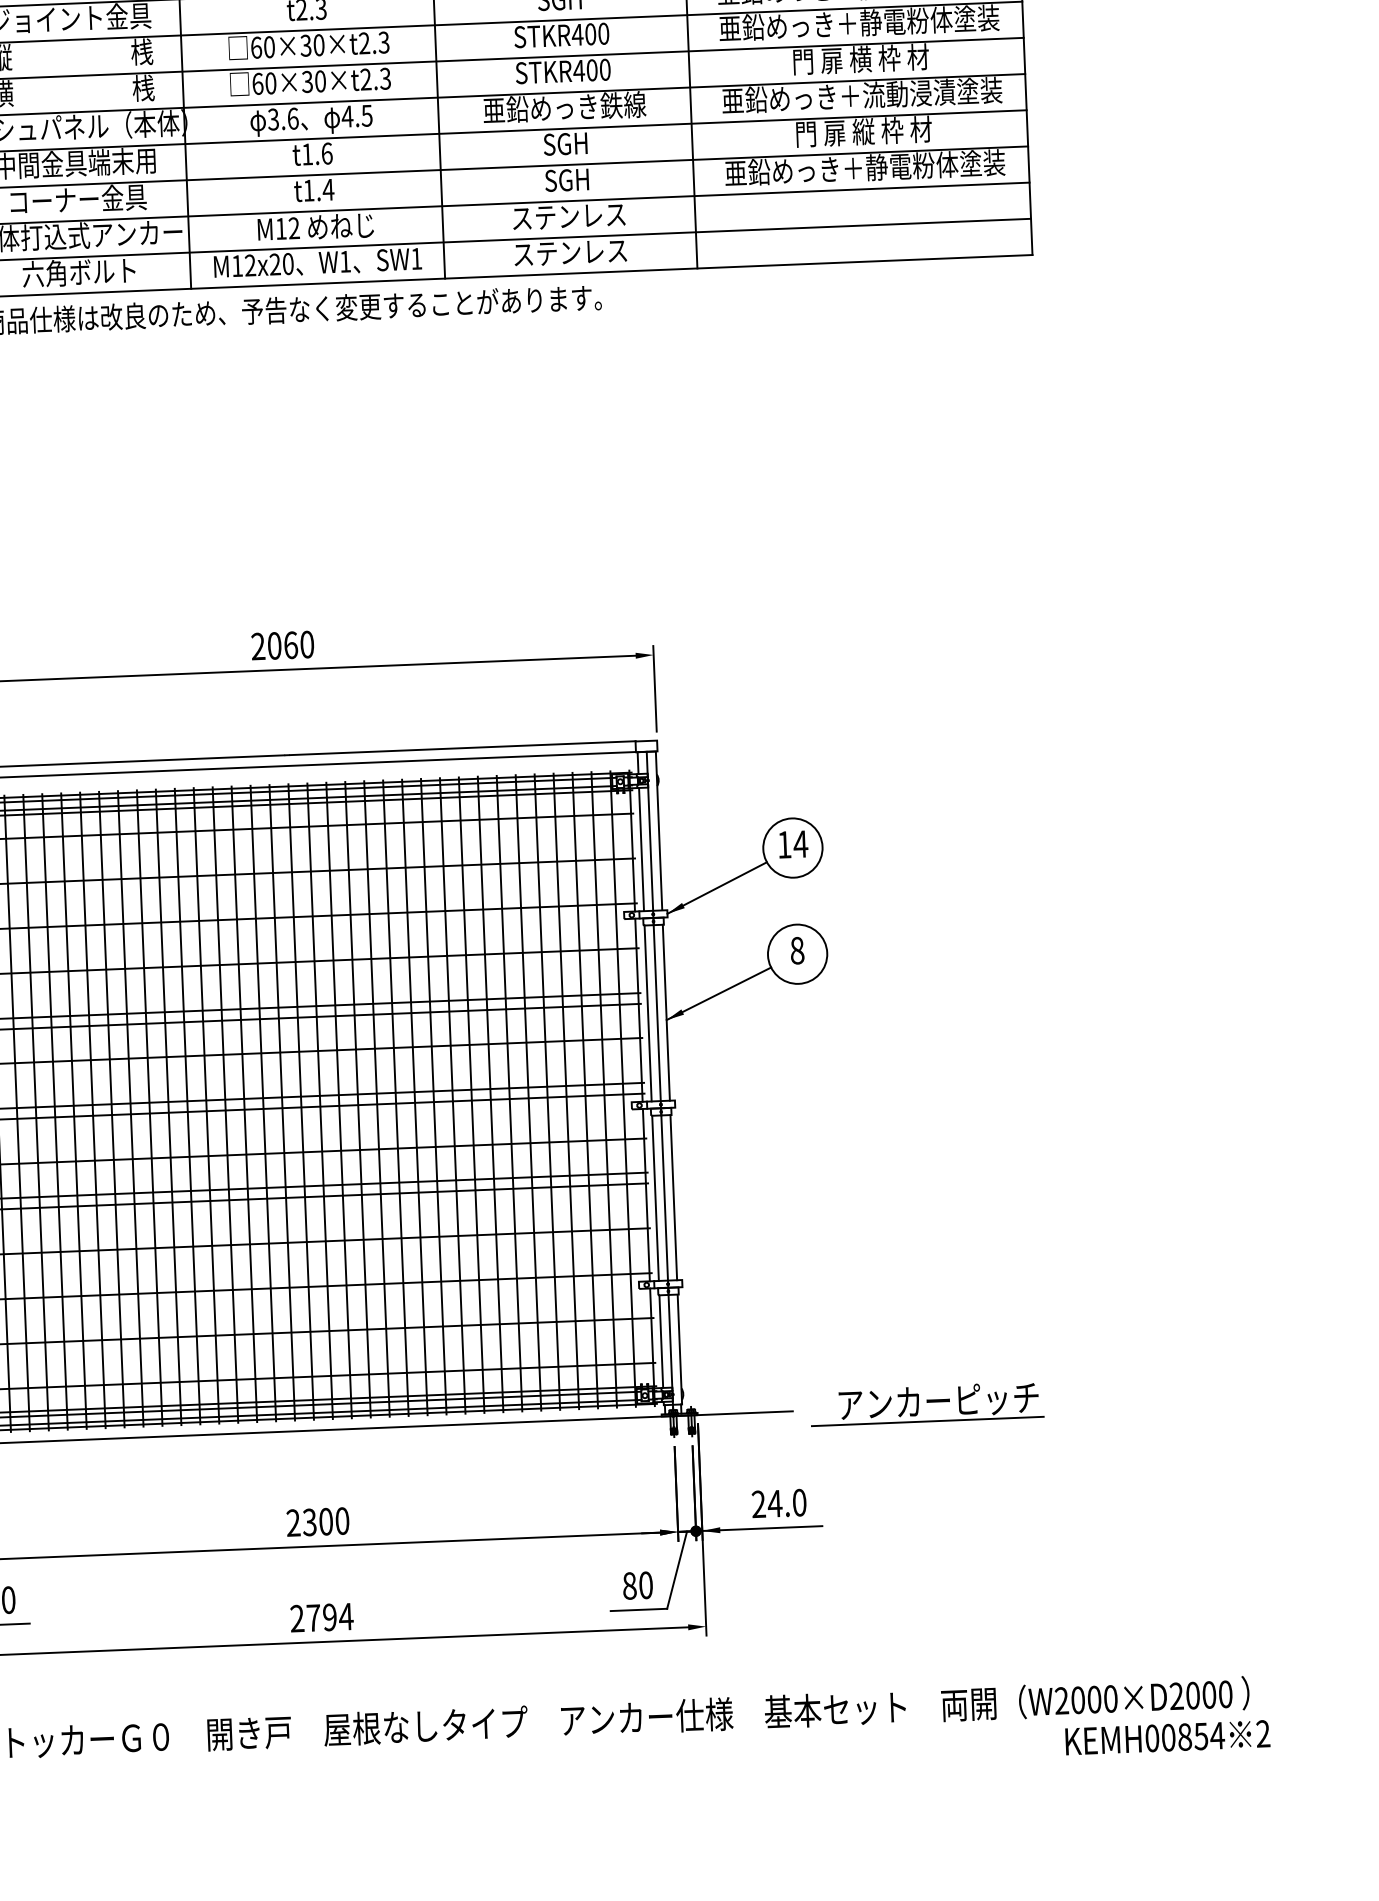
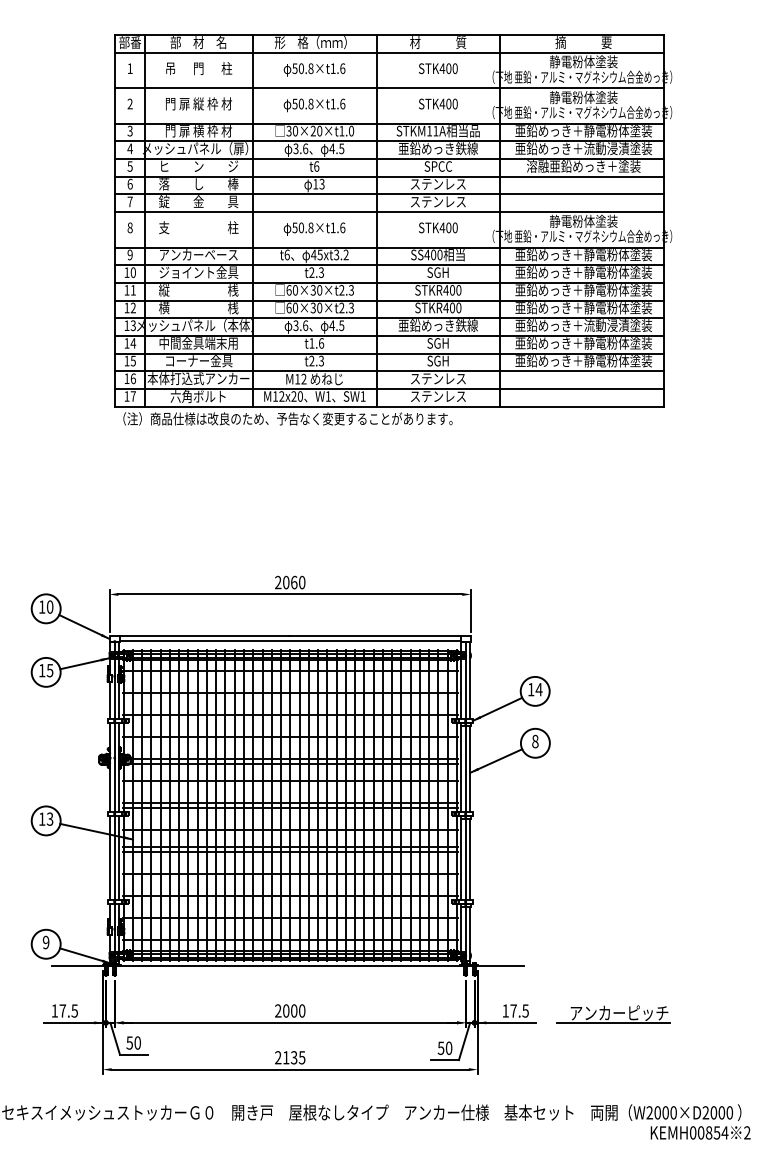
text: (860, 60) -> (583, 308), 門 扉 横 枠 材 -> 亜鉛めっき＋静電粉体塗装
text: (863, 132) -> (583, 343), 門 扉 縦 枠 材 -> 亜鉛めっき＋静電粉体塗装
text: (318, 189) -> (316, 360), t1.4 -> t2.3
part: (926, 1404) -> (613, 1014), moved
text: (778, 1502) -> (515, 1010), 24.0 -> 17.5
text: (310, 1521) -> (286, 1010), 2300 -> 2000
text: (628, 1584) -> (440, 1047), 80 -> 50
text: (330, 1616) -> (294, 1057), 2794 -> 2135

